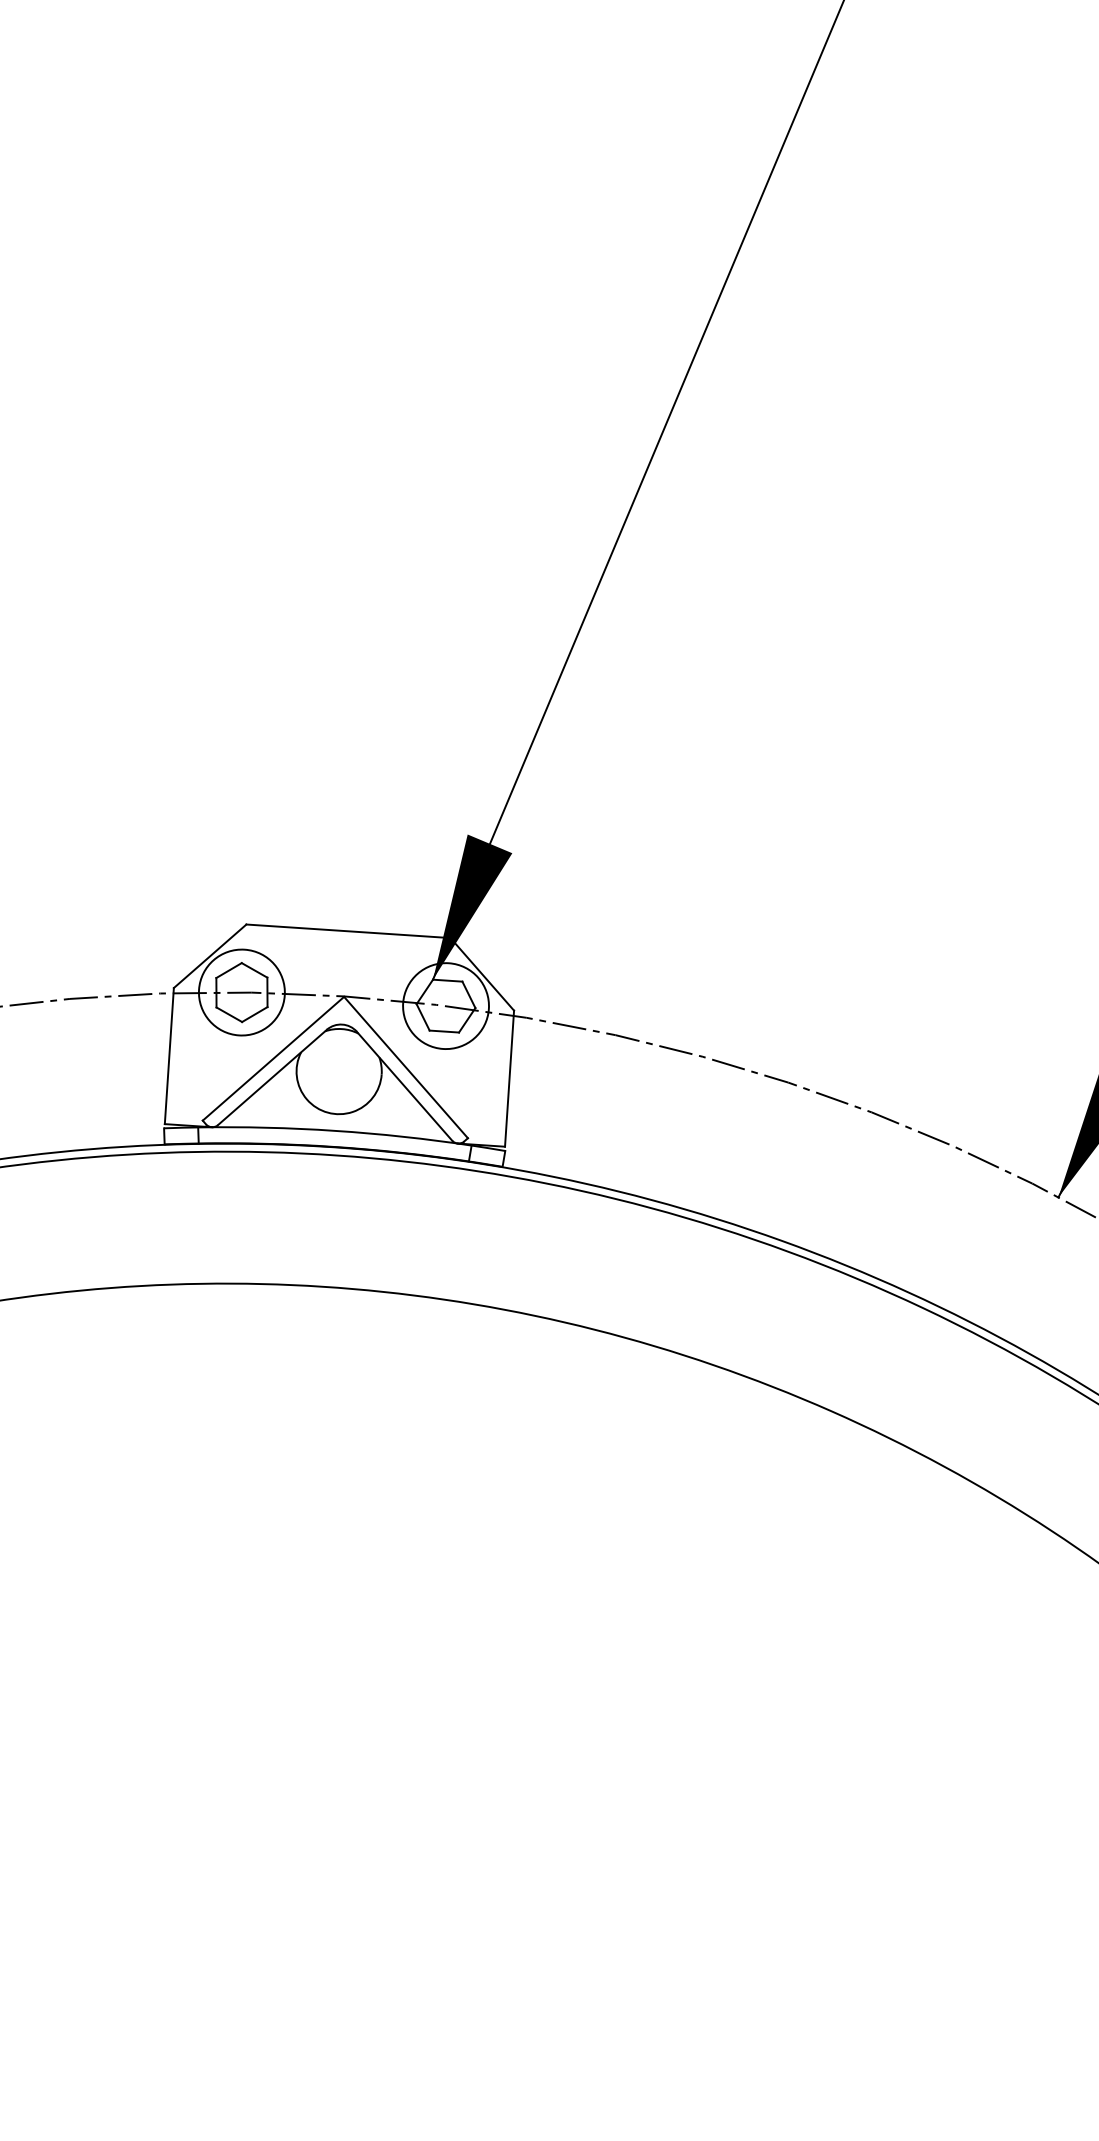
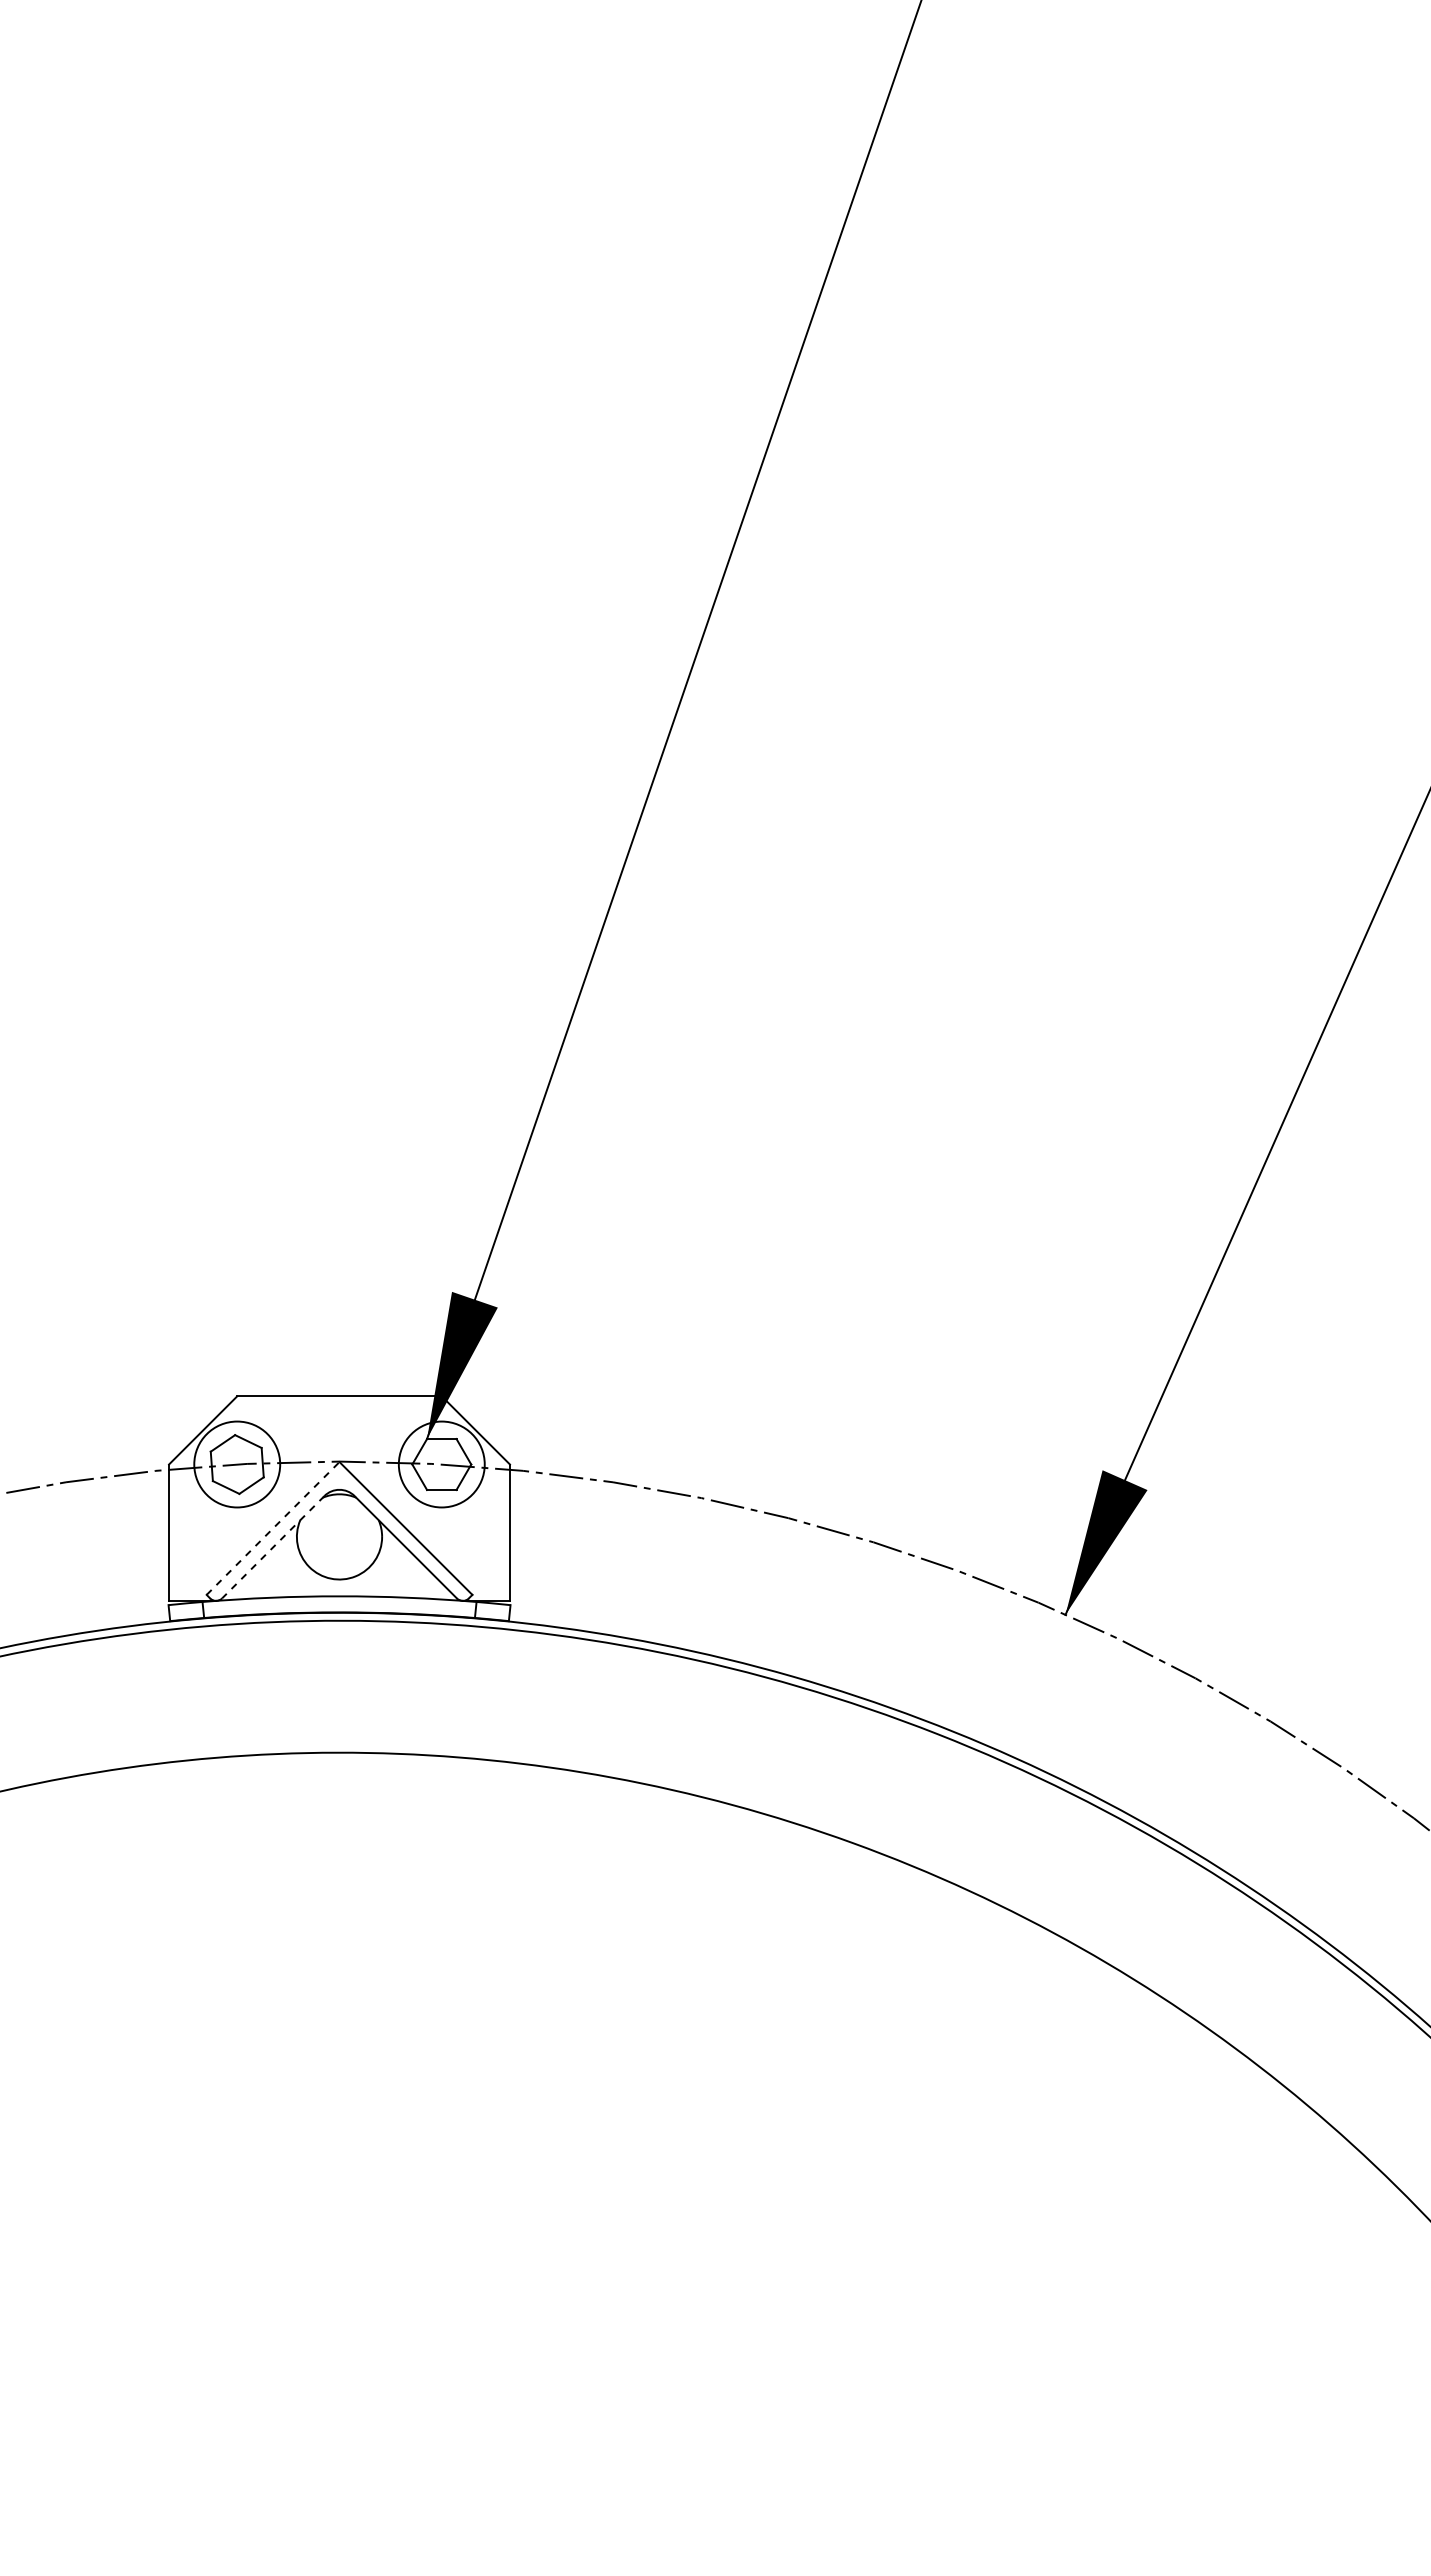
line: (273, 1058) -> (273, 1528), solid -> dashed
line: (271, 1077) -> (272, 1547), solid -> dashed

